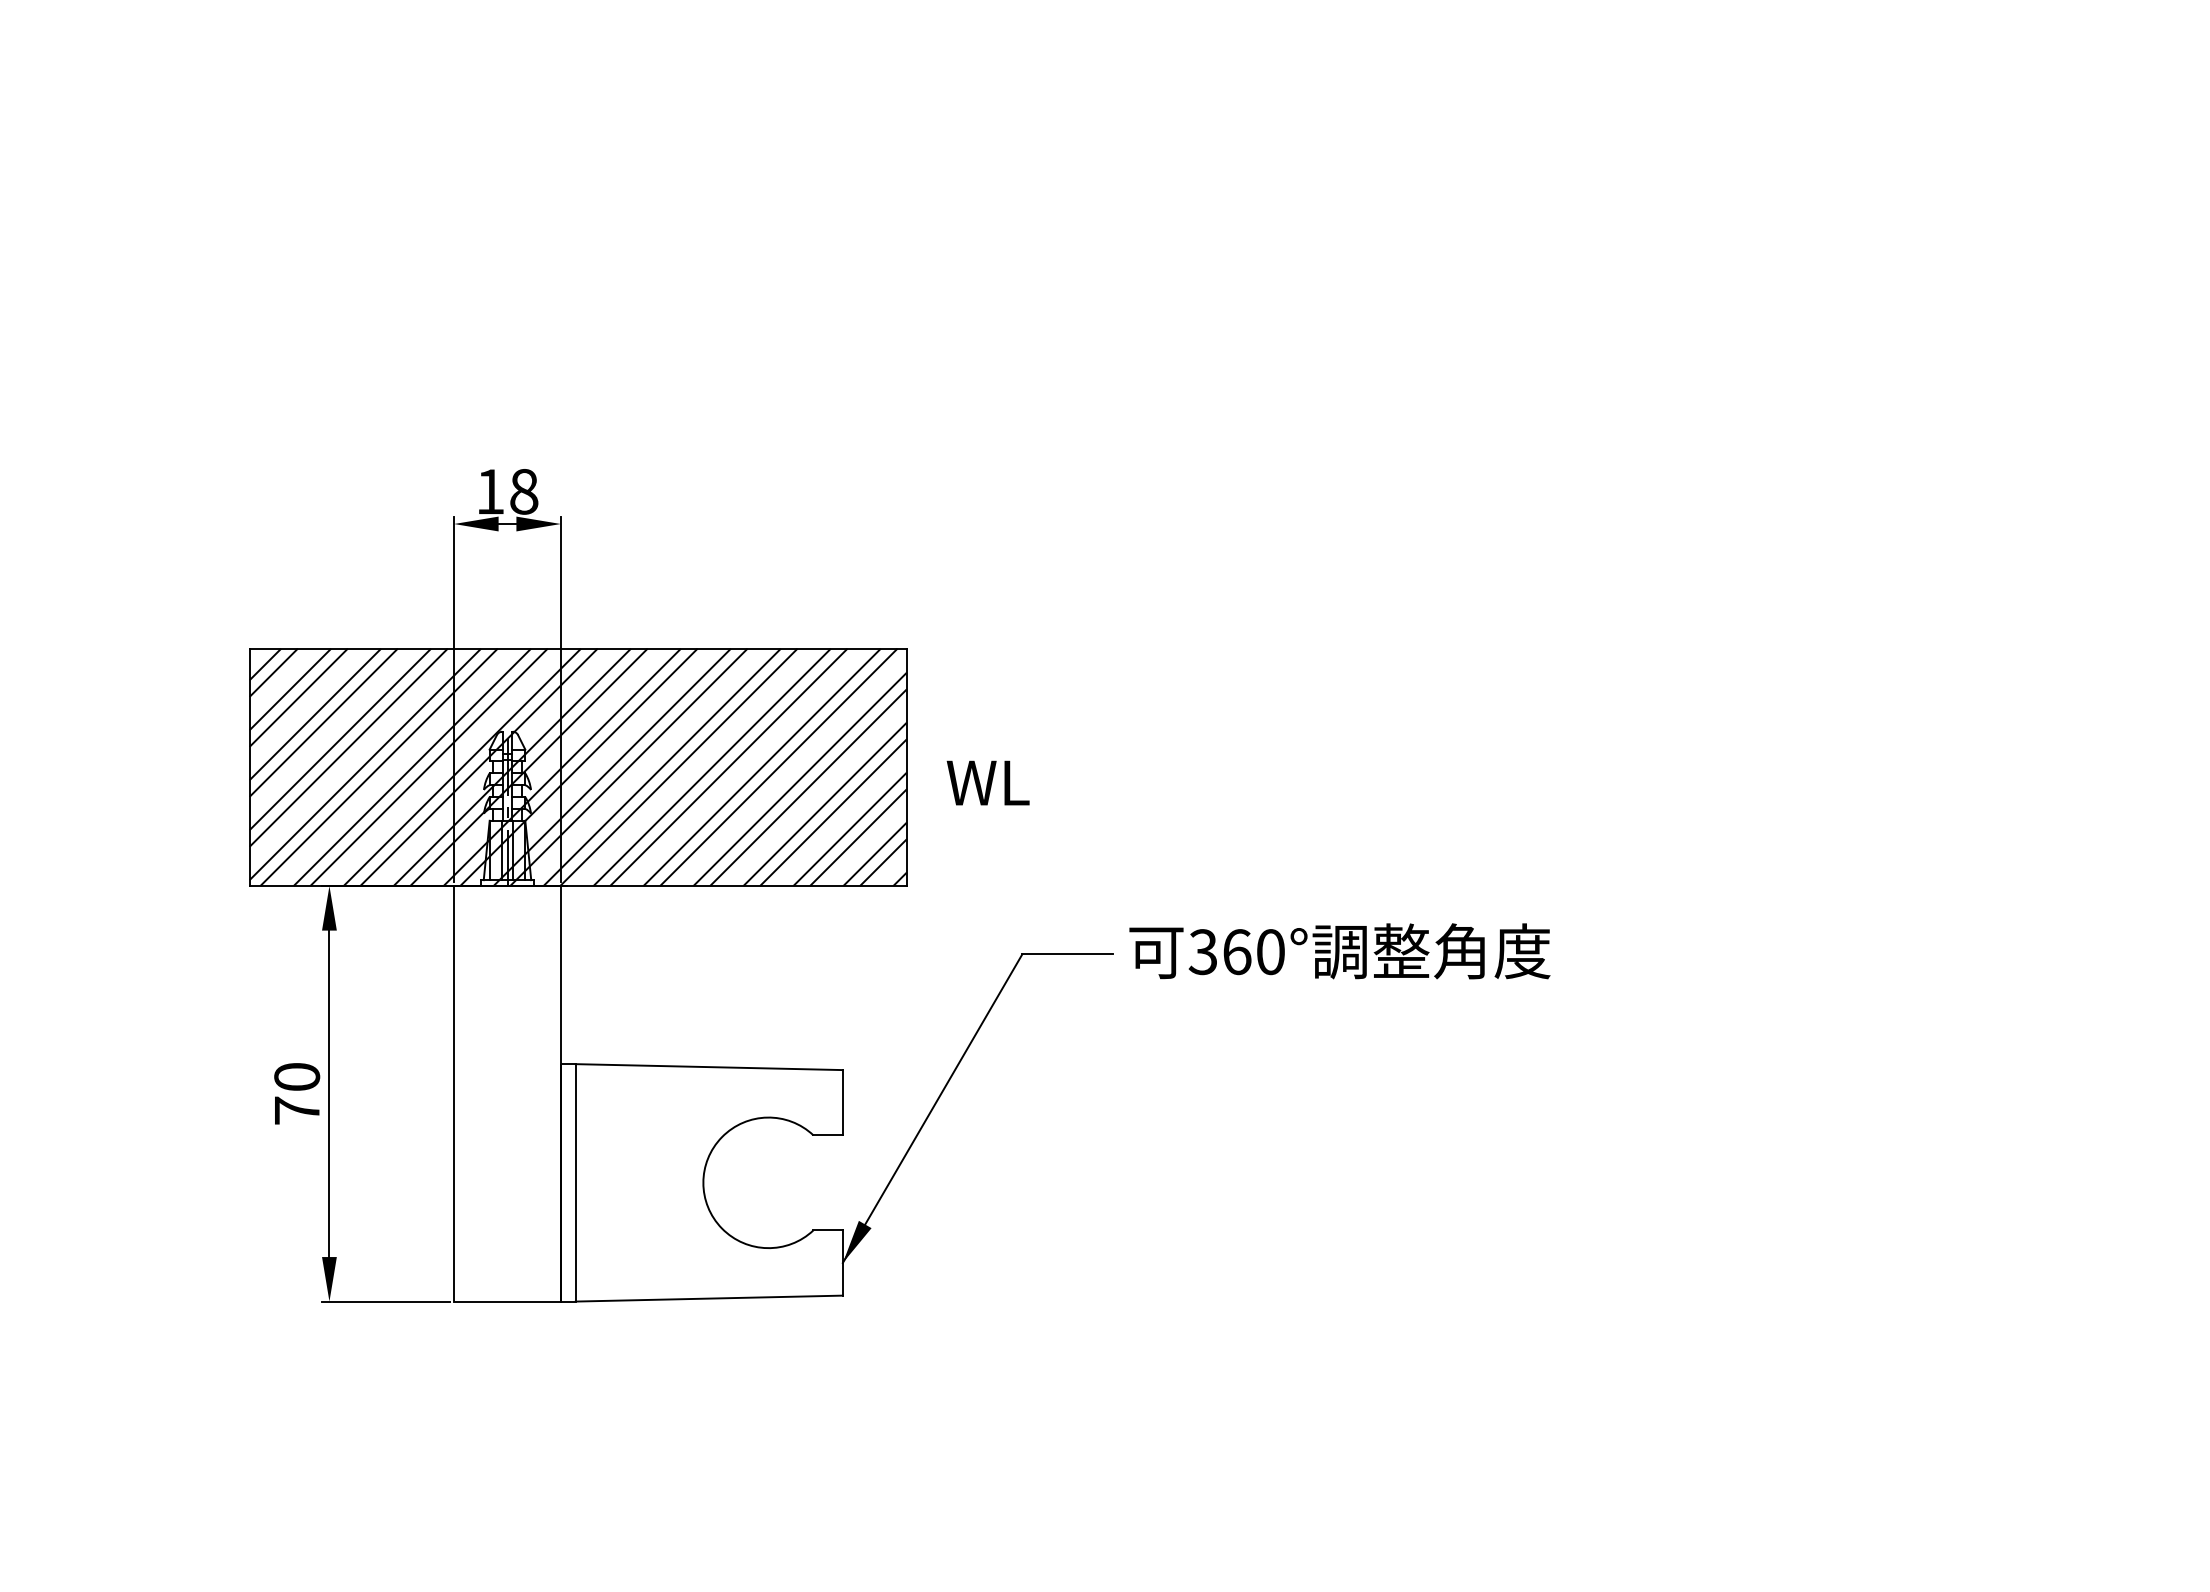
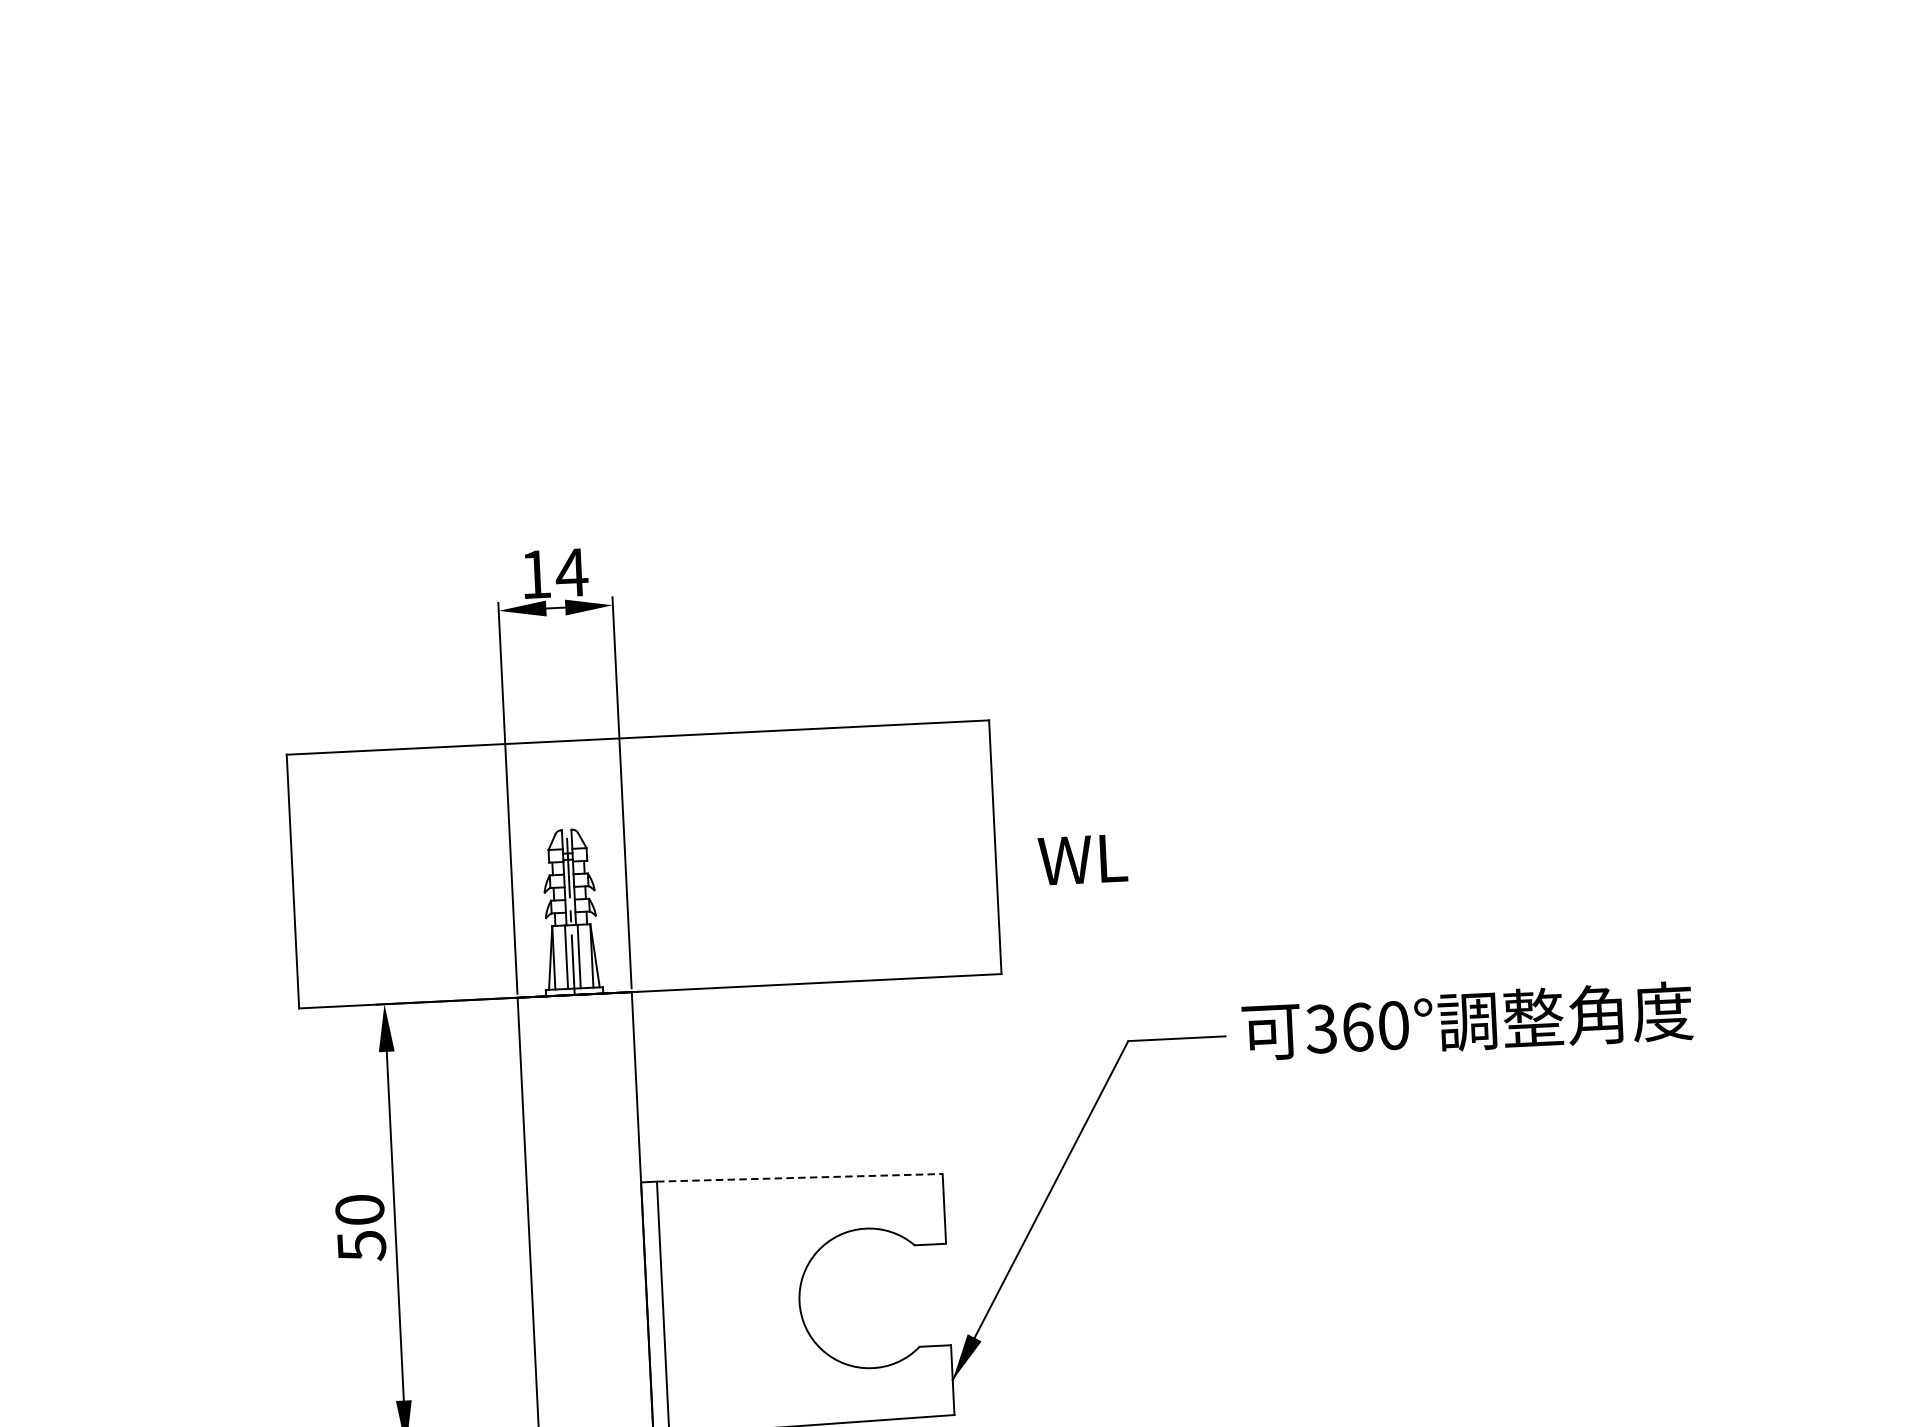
text: (523, 491) -> (571, 572), 18 -> 14
hatch: (577, 767) -> (643, 864), removed
line: (709, 1067) -> (800, 1178), solid -> dashed
text: (297, 1110) -> (362, 1245), 70 -> 50

